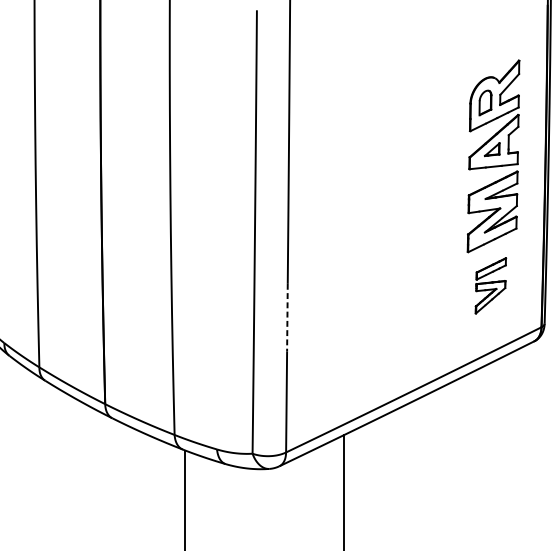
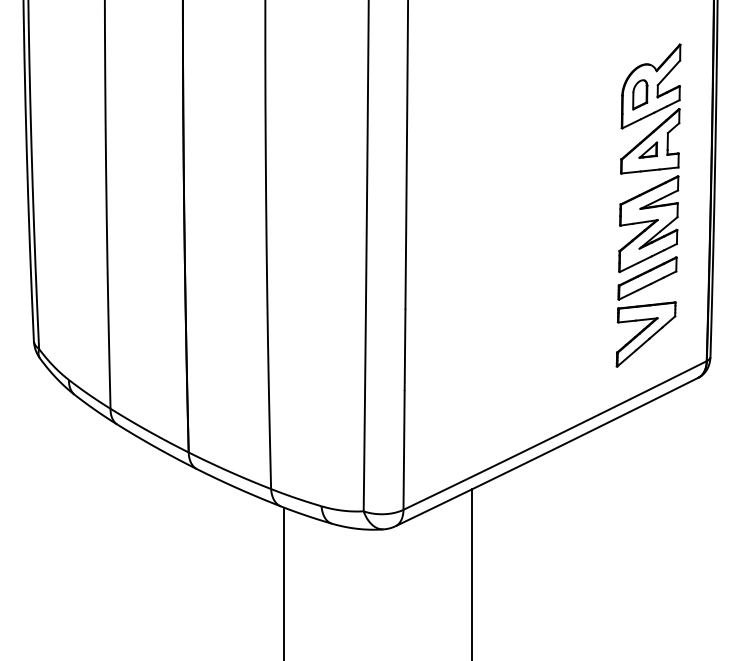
part: (490, 285) -> (646, 311), size x1.67
line: (287, 318) -> (405, 350), dashed -> solid

